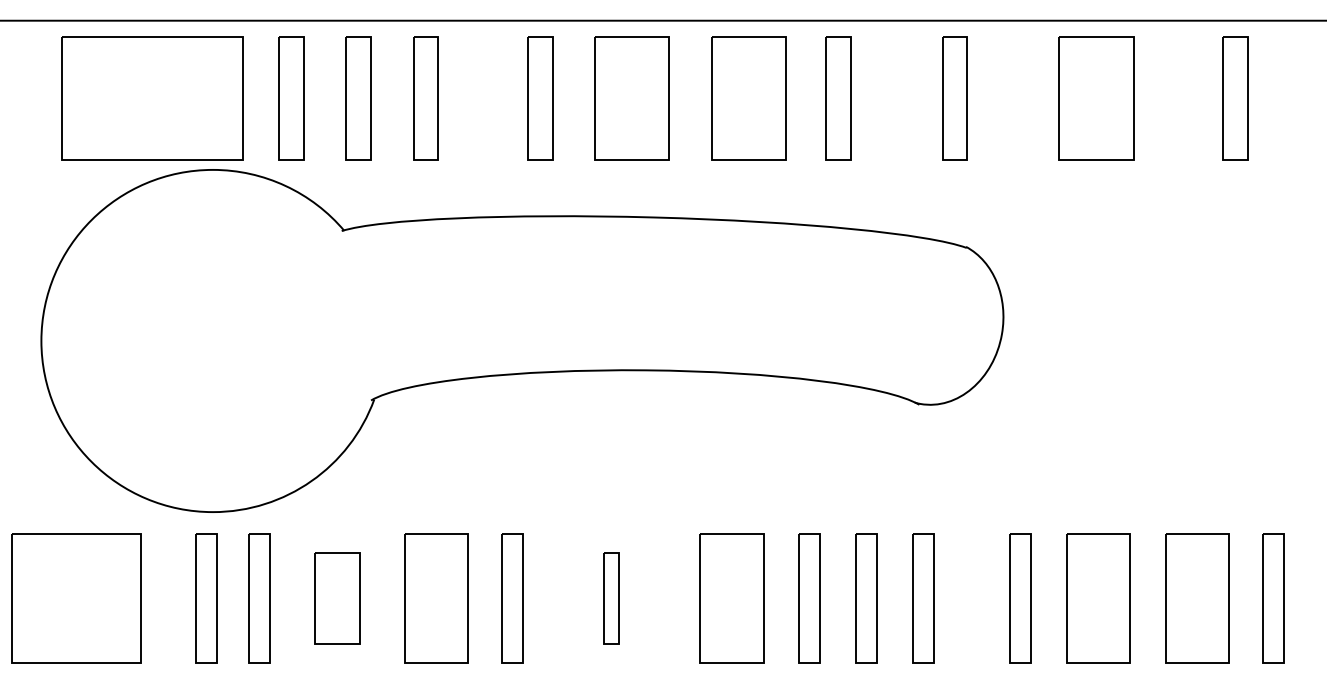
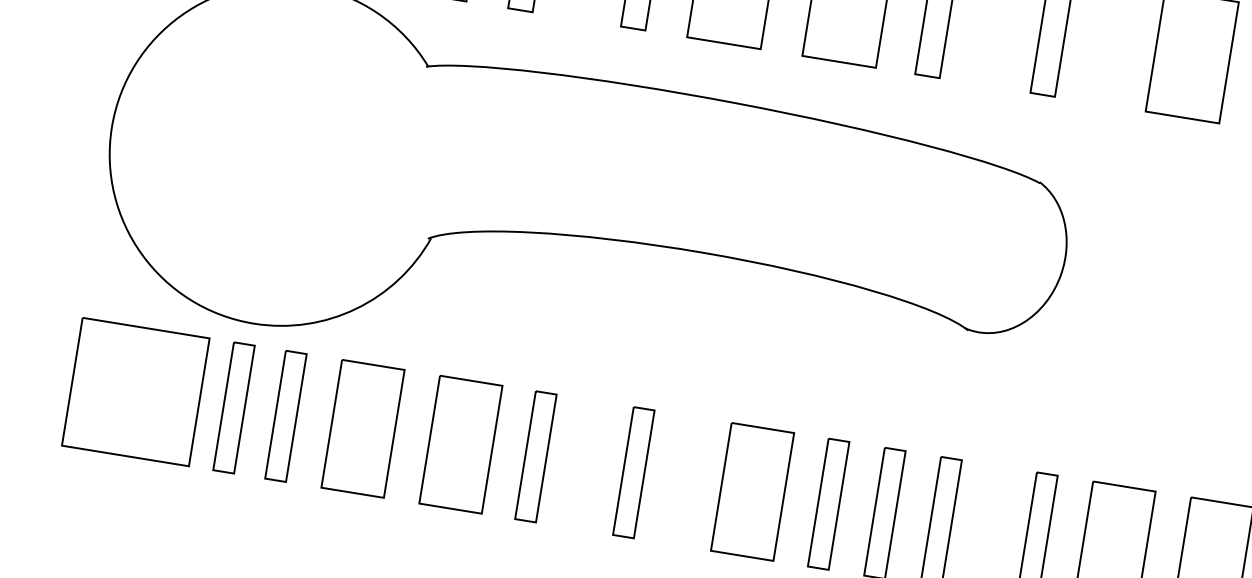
part: (76, 598) -> (135, 392), moved
part: (337, 598) -> (363, 428), size x1.43
part: (611, 598) -> (633, 472), size x1.43

